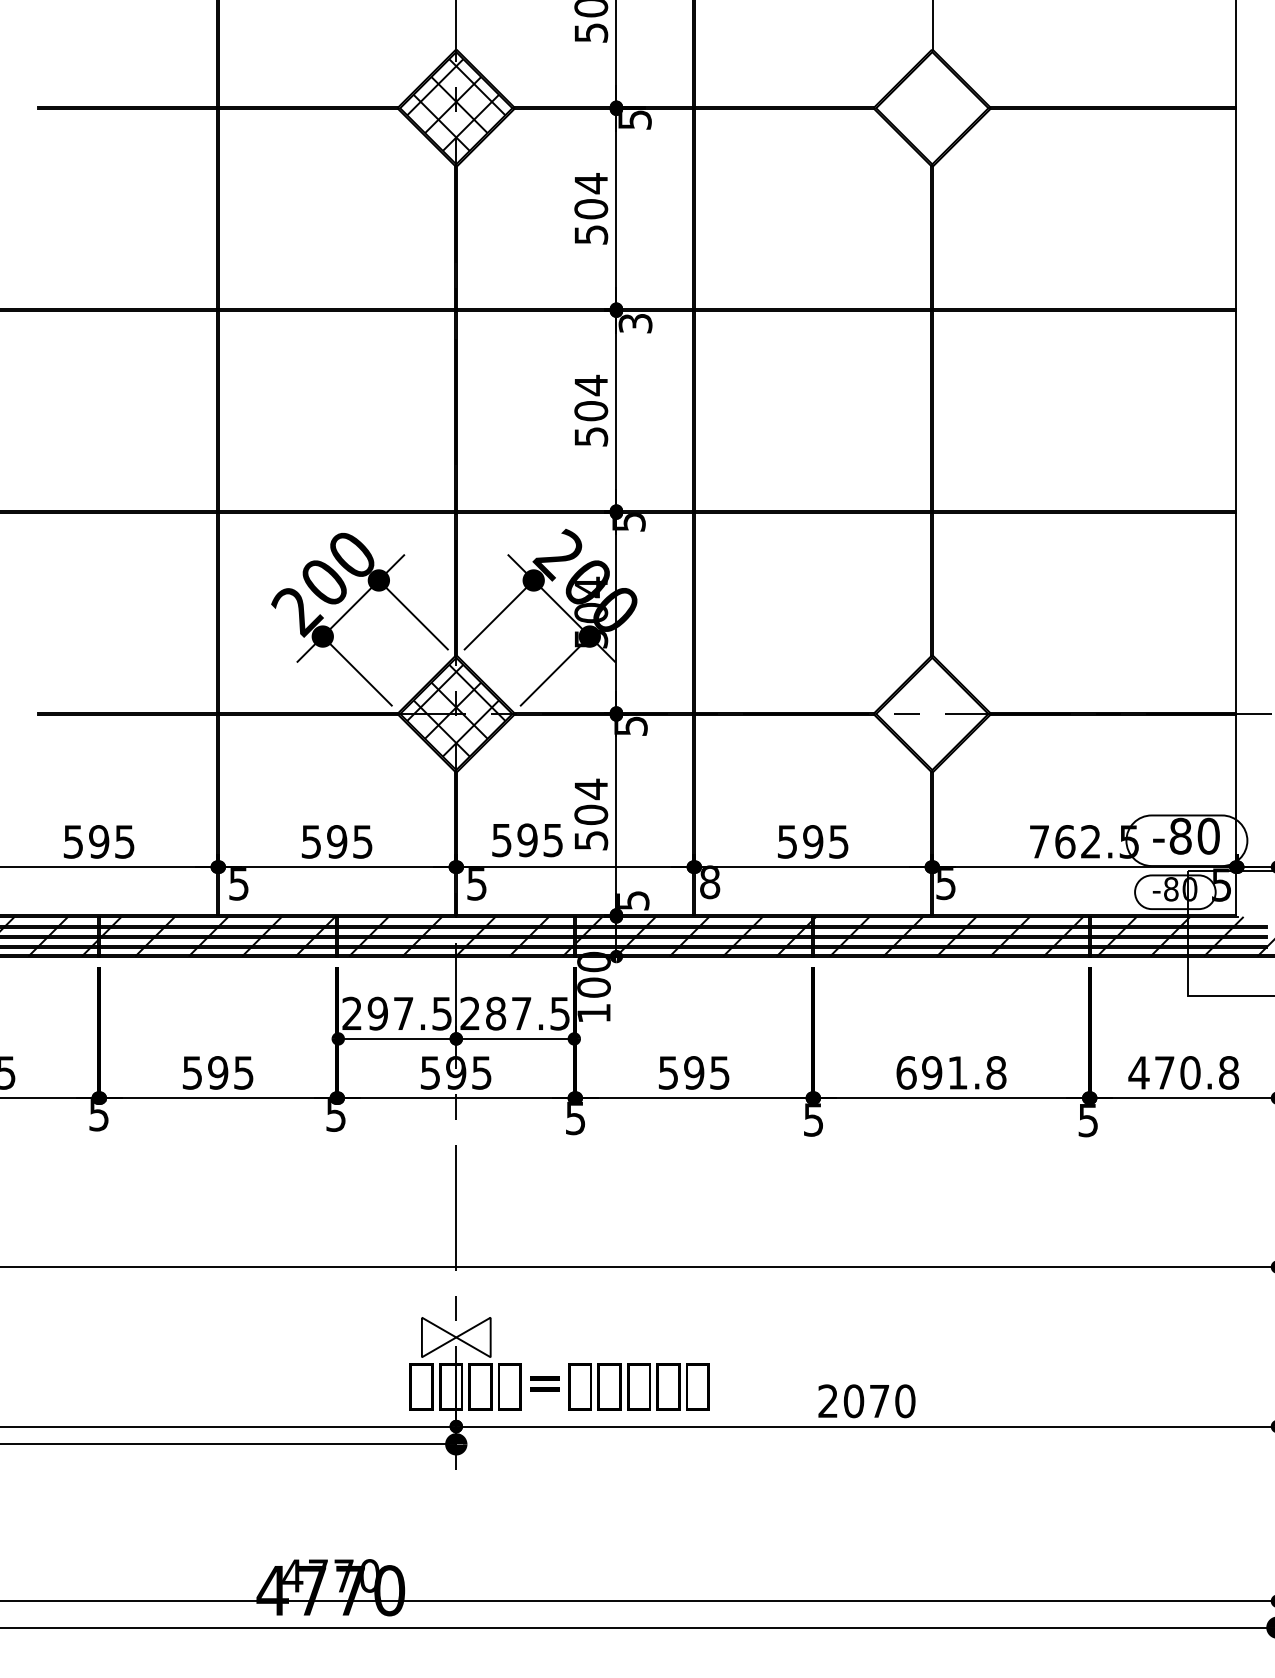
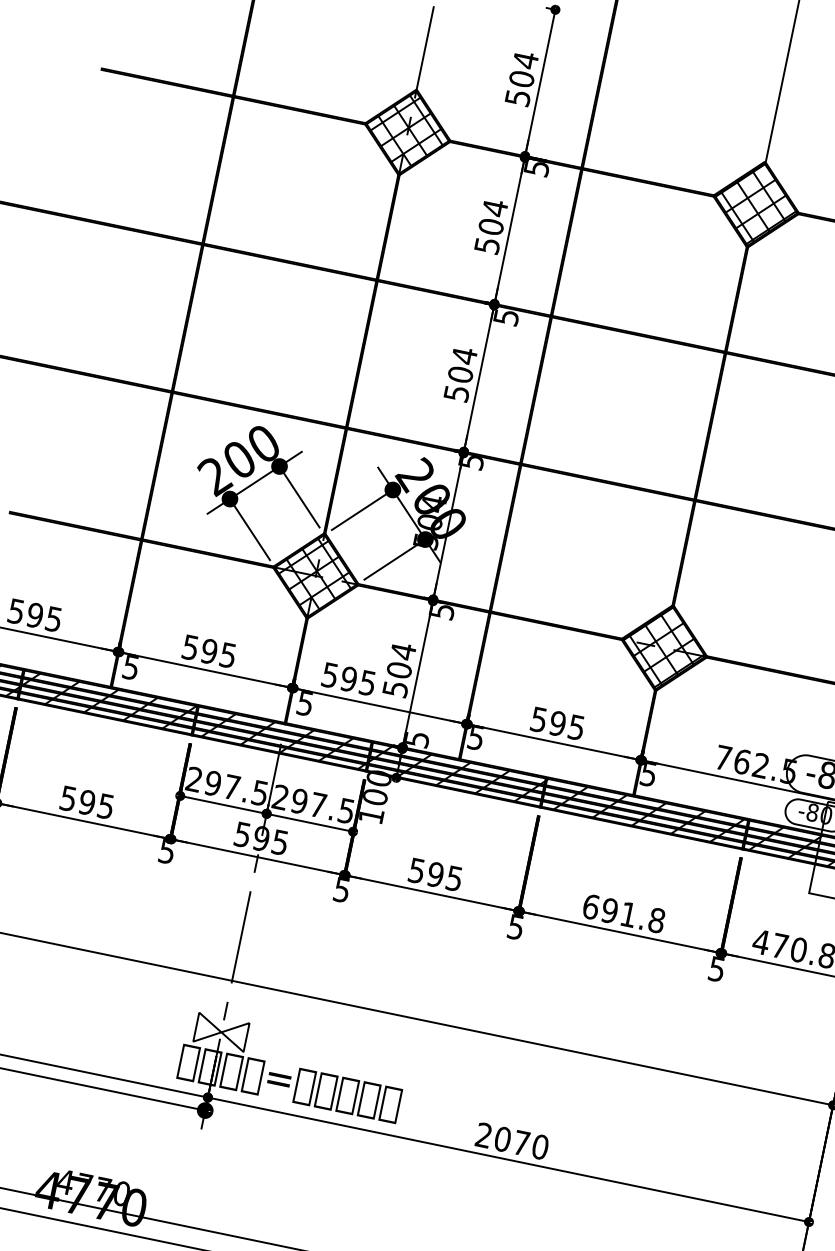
hatch: (931, 107) -> (755, 204), added
text: (634, 323) -> (505, 317), 3 -> 5
hatch: (931, 712) -> (664, 646), added
text: (710, 882) -> (476, 737), 8 -> 5
text: (495, 1013) -> (299, 801), 287.5 -> 297.5

